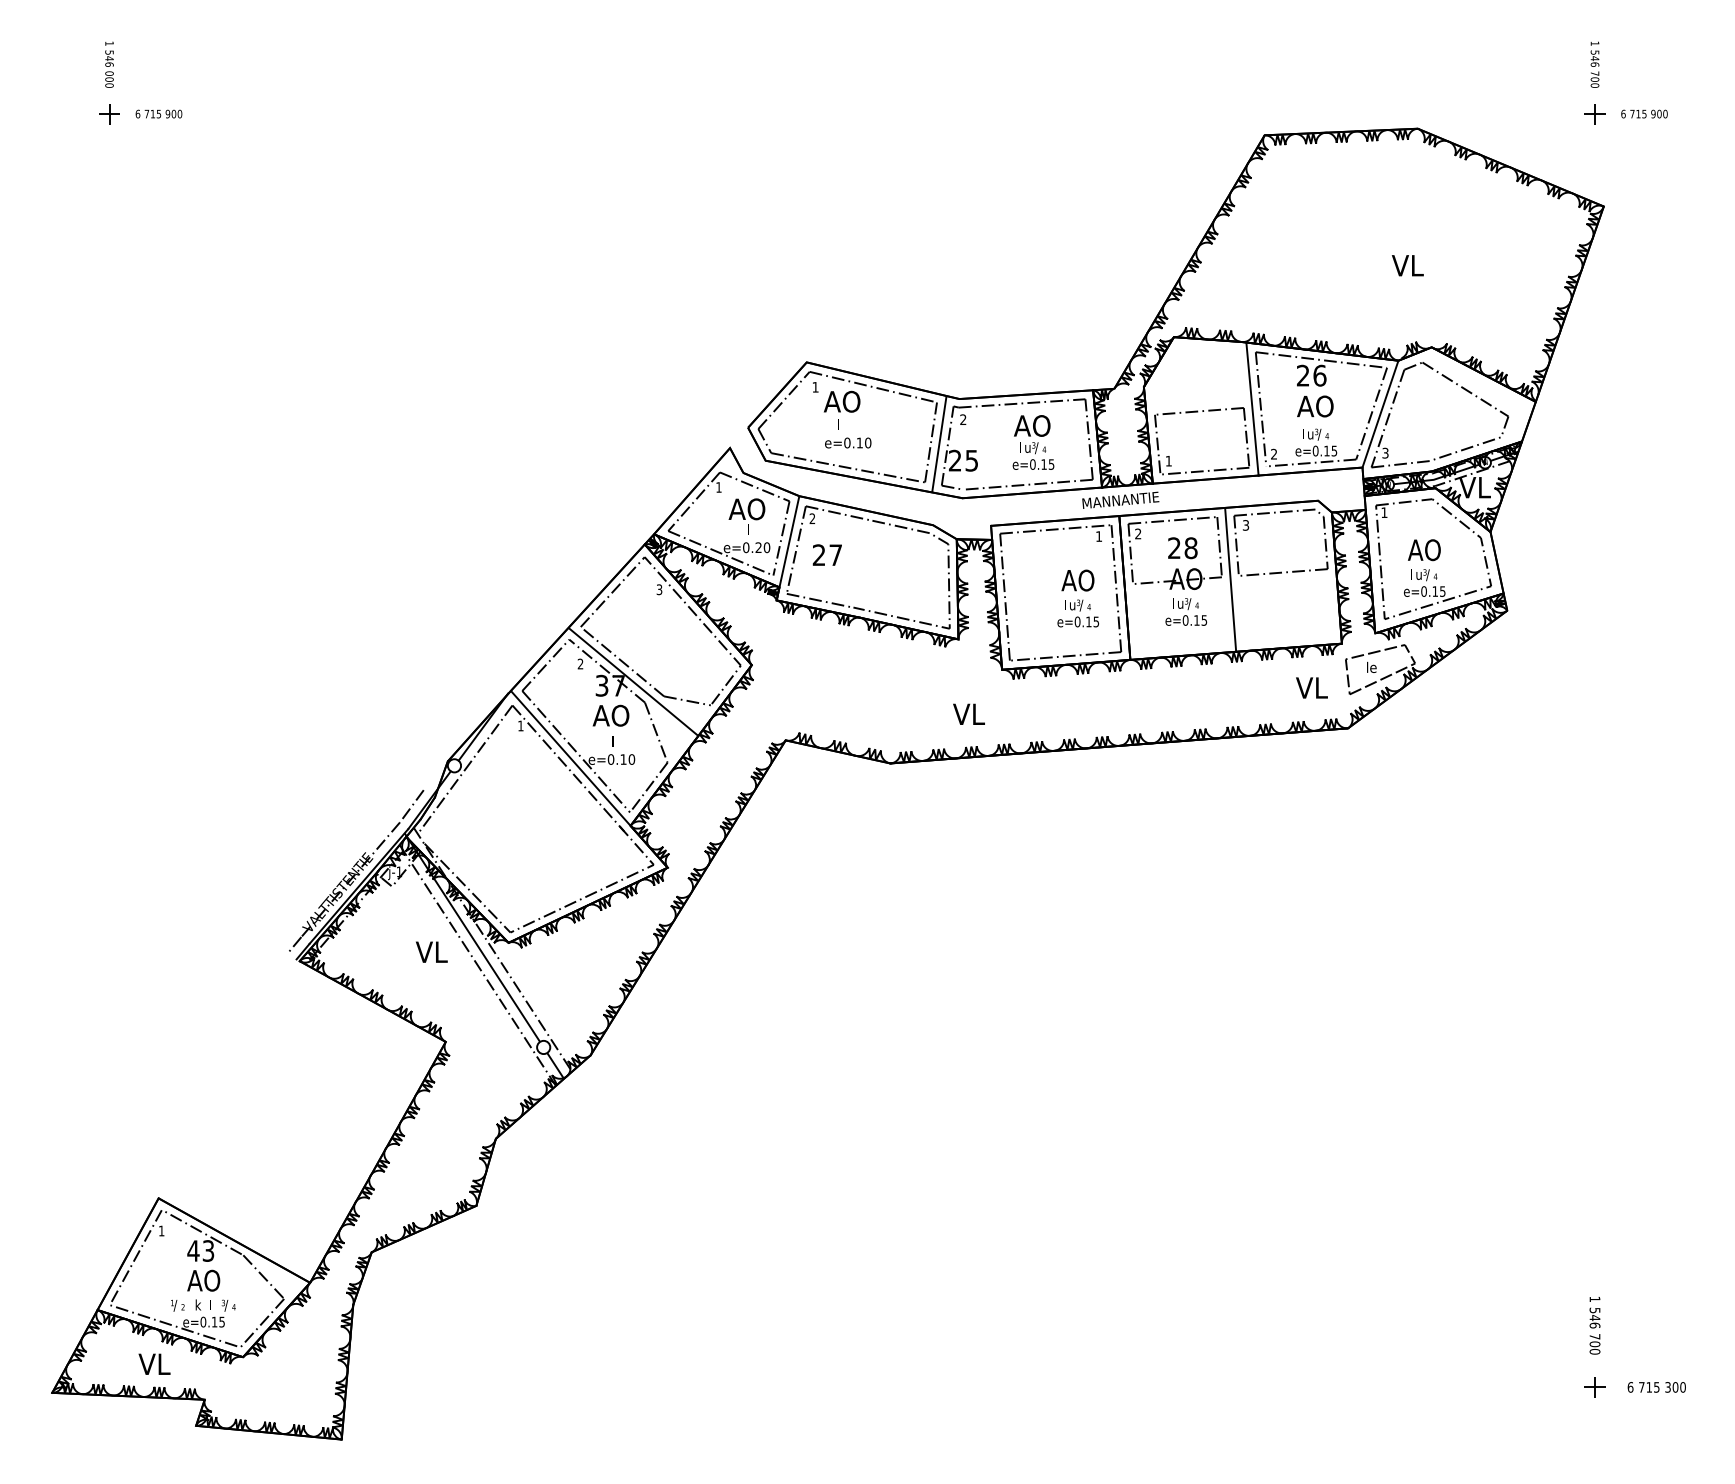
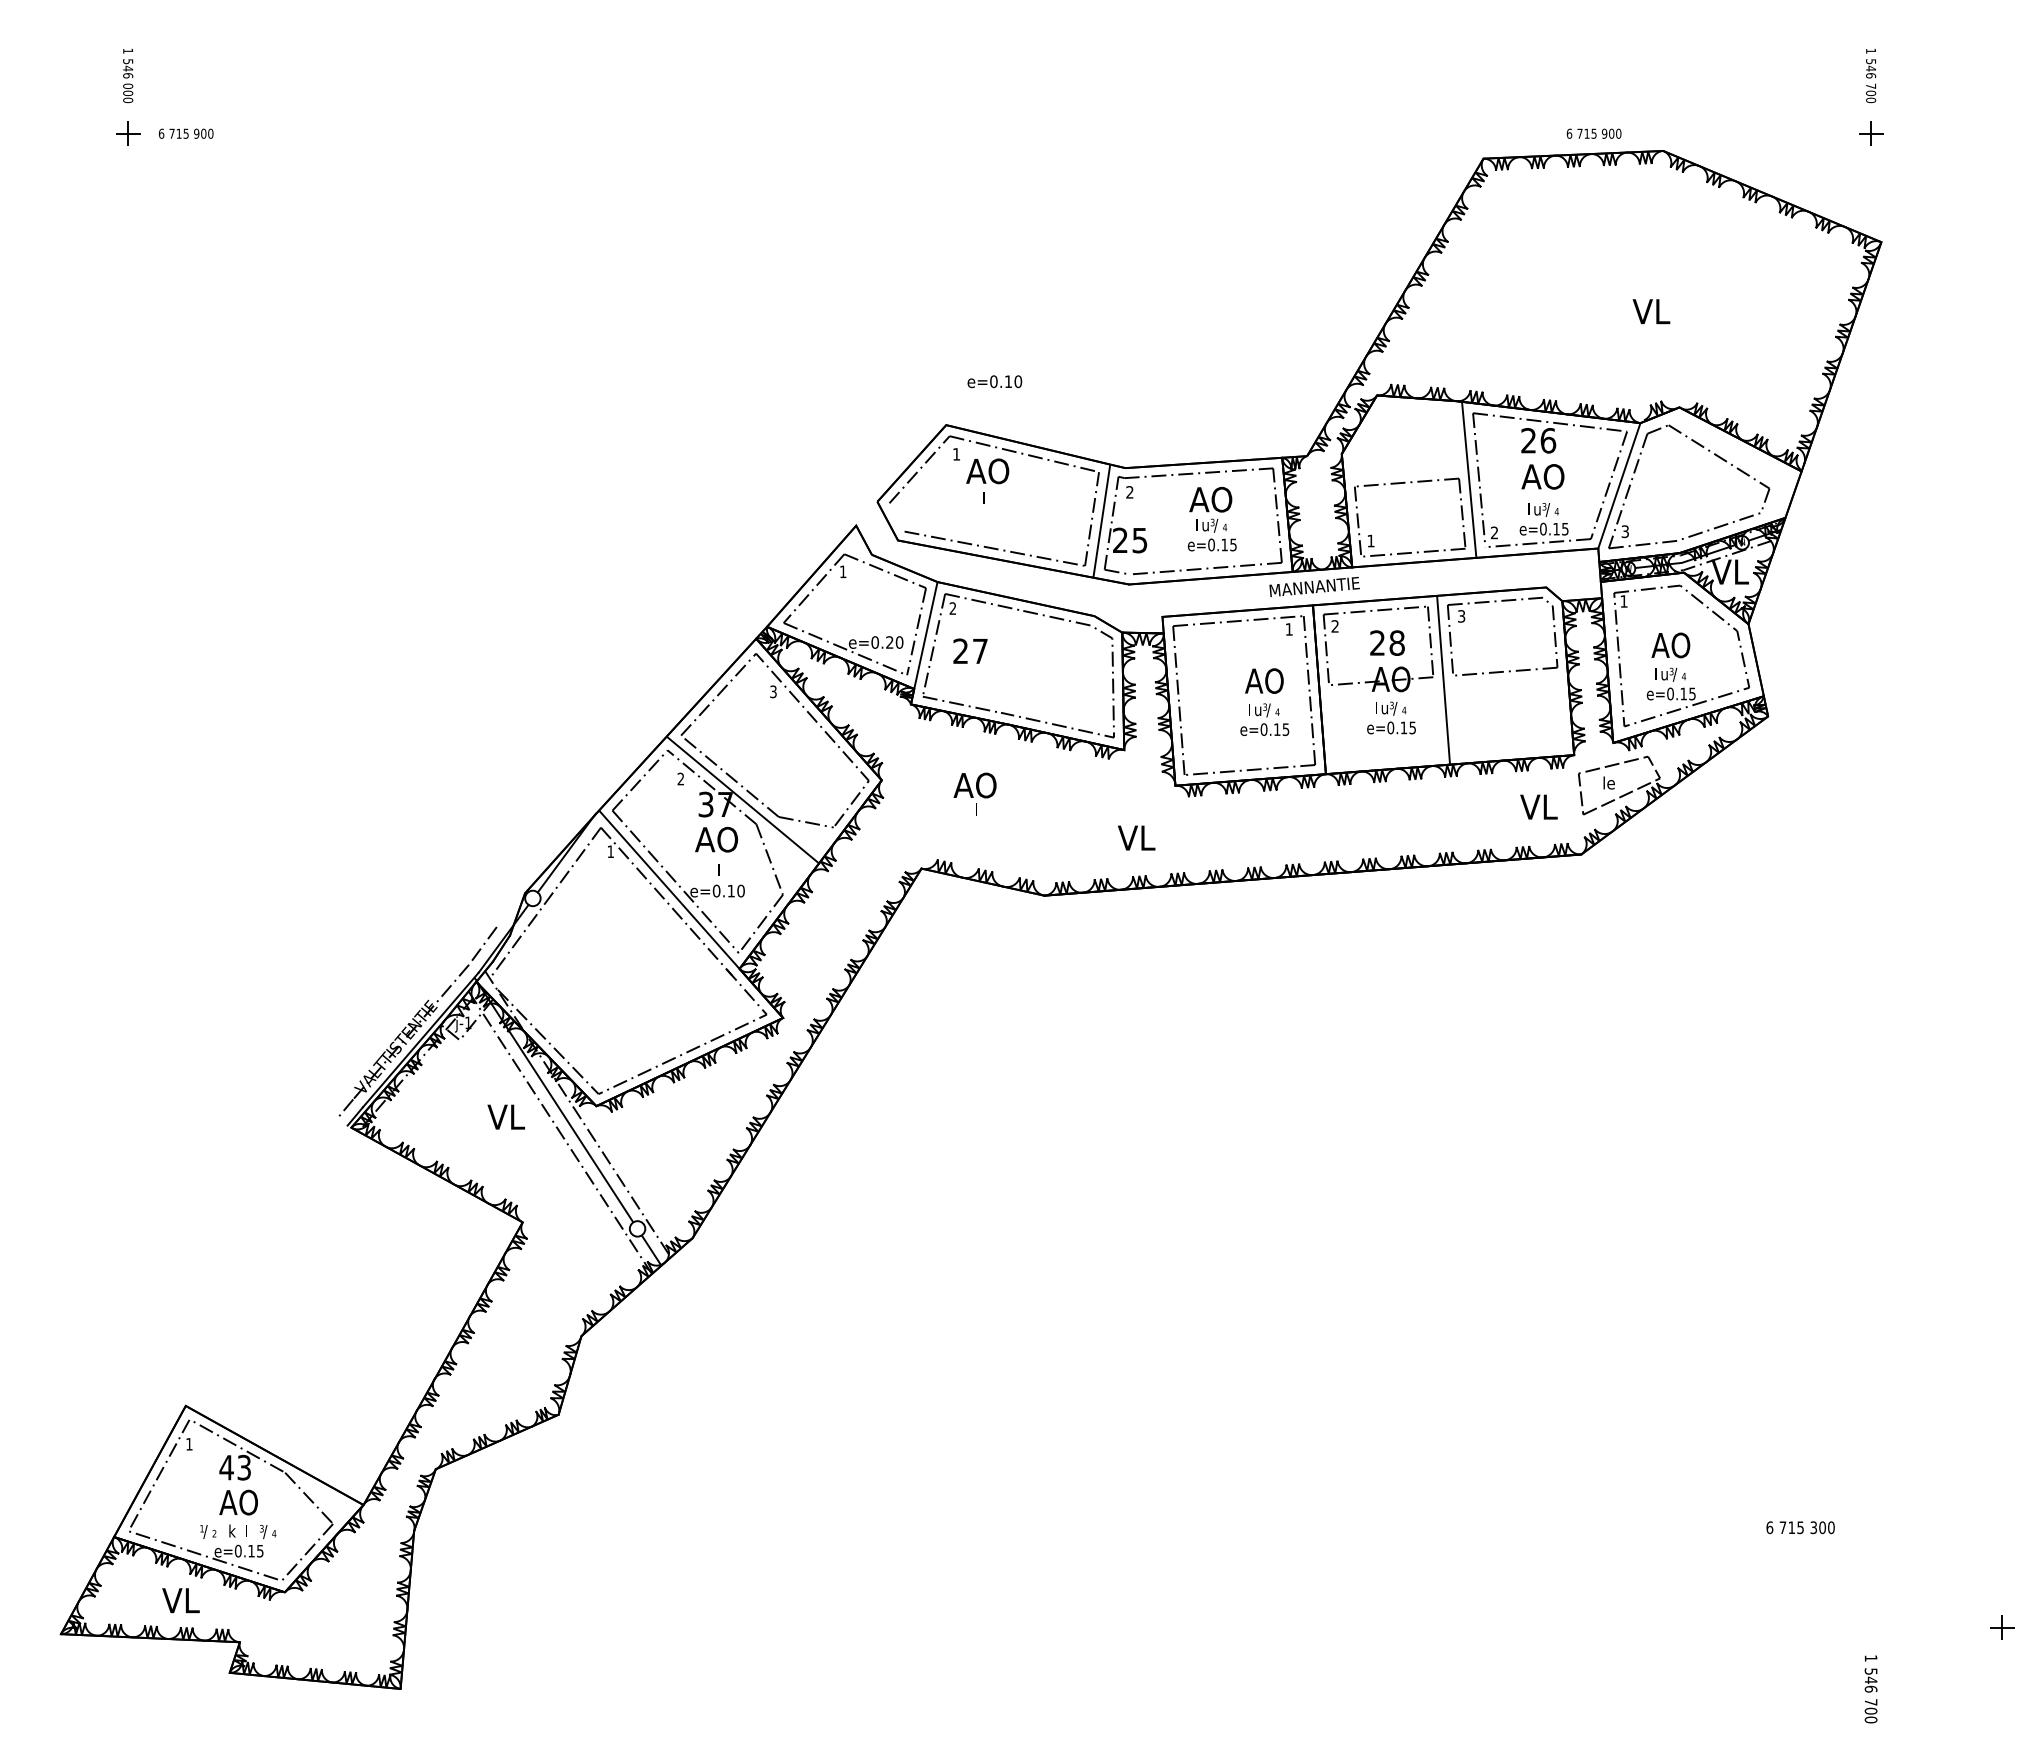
text: (1643, 113) -> (1593, 133), moved
line: (764, 441) -> (896, 517), removed
text: (847, 442) -> (994, 381), moved
text: (746, 516) -> (974, 793), moved
text: (1594, 1325) -> (1870, 1689), moved
part: (1595, 1387) -> (2002, 1627), moved
text: (1656, 1387) -> (1800, 1527), moved

